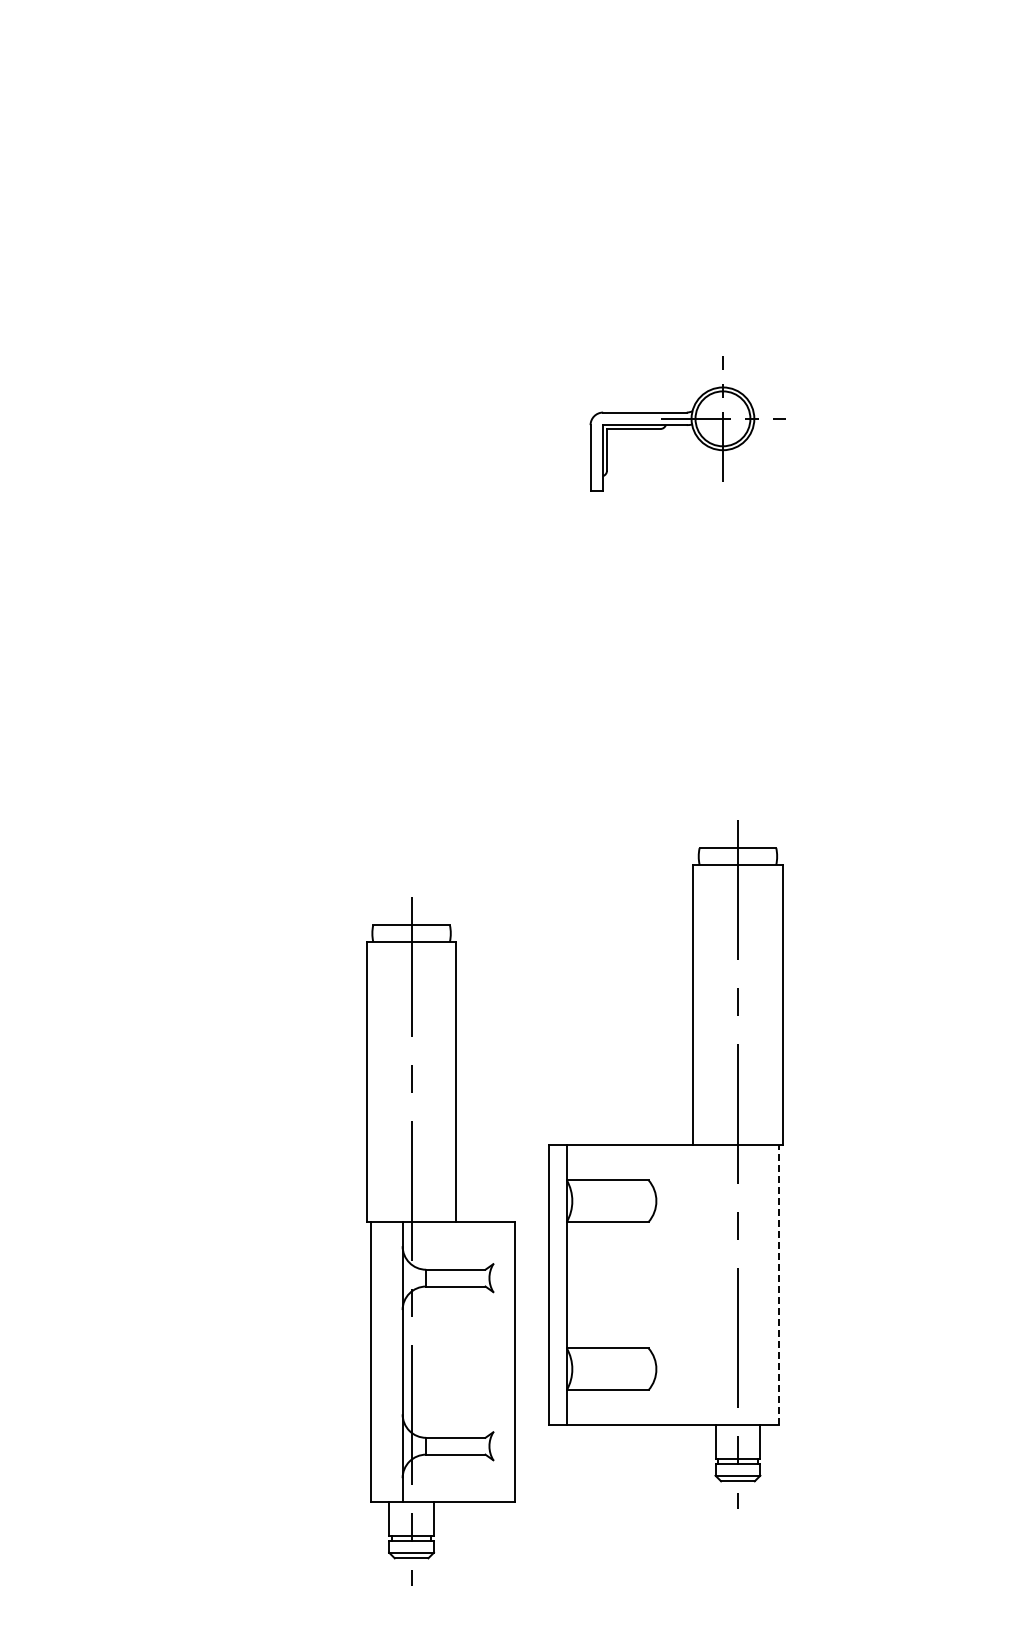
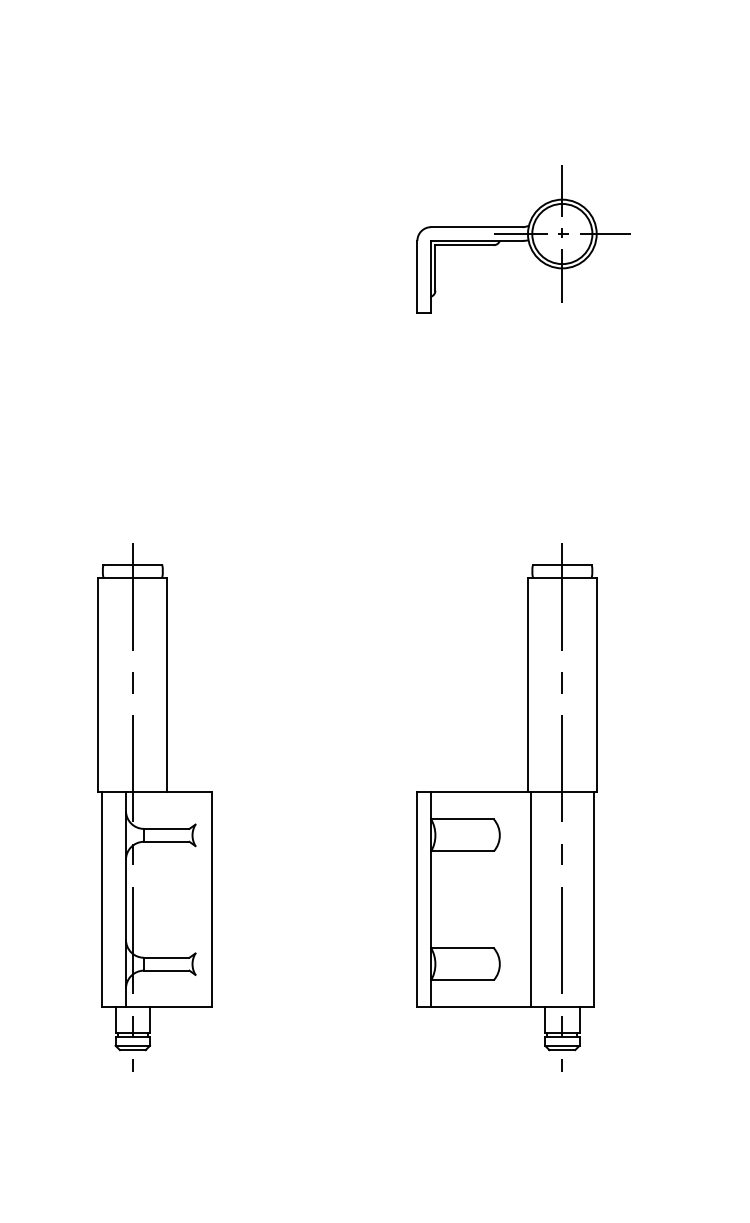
part: (687, 423) -> (523, 239), size x1.43
part: (440, 1241) -> (154, 807), moved
line: (778, 1284) -> (593, 899), dashed -> solid
line: (697, 1285) -> (531, 900), added

